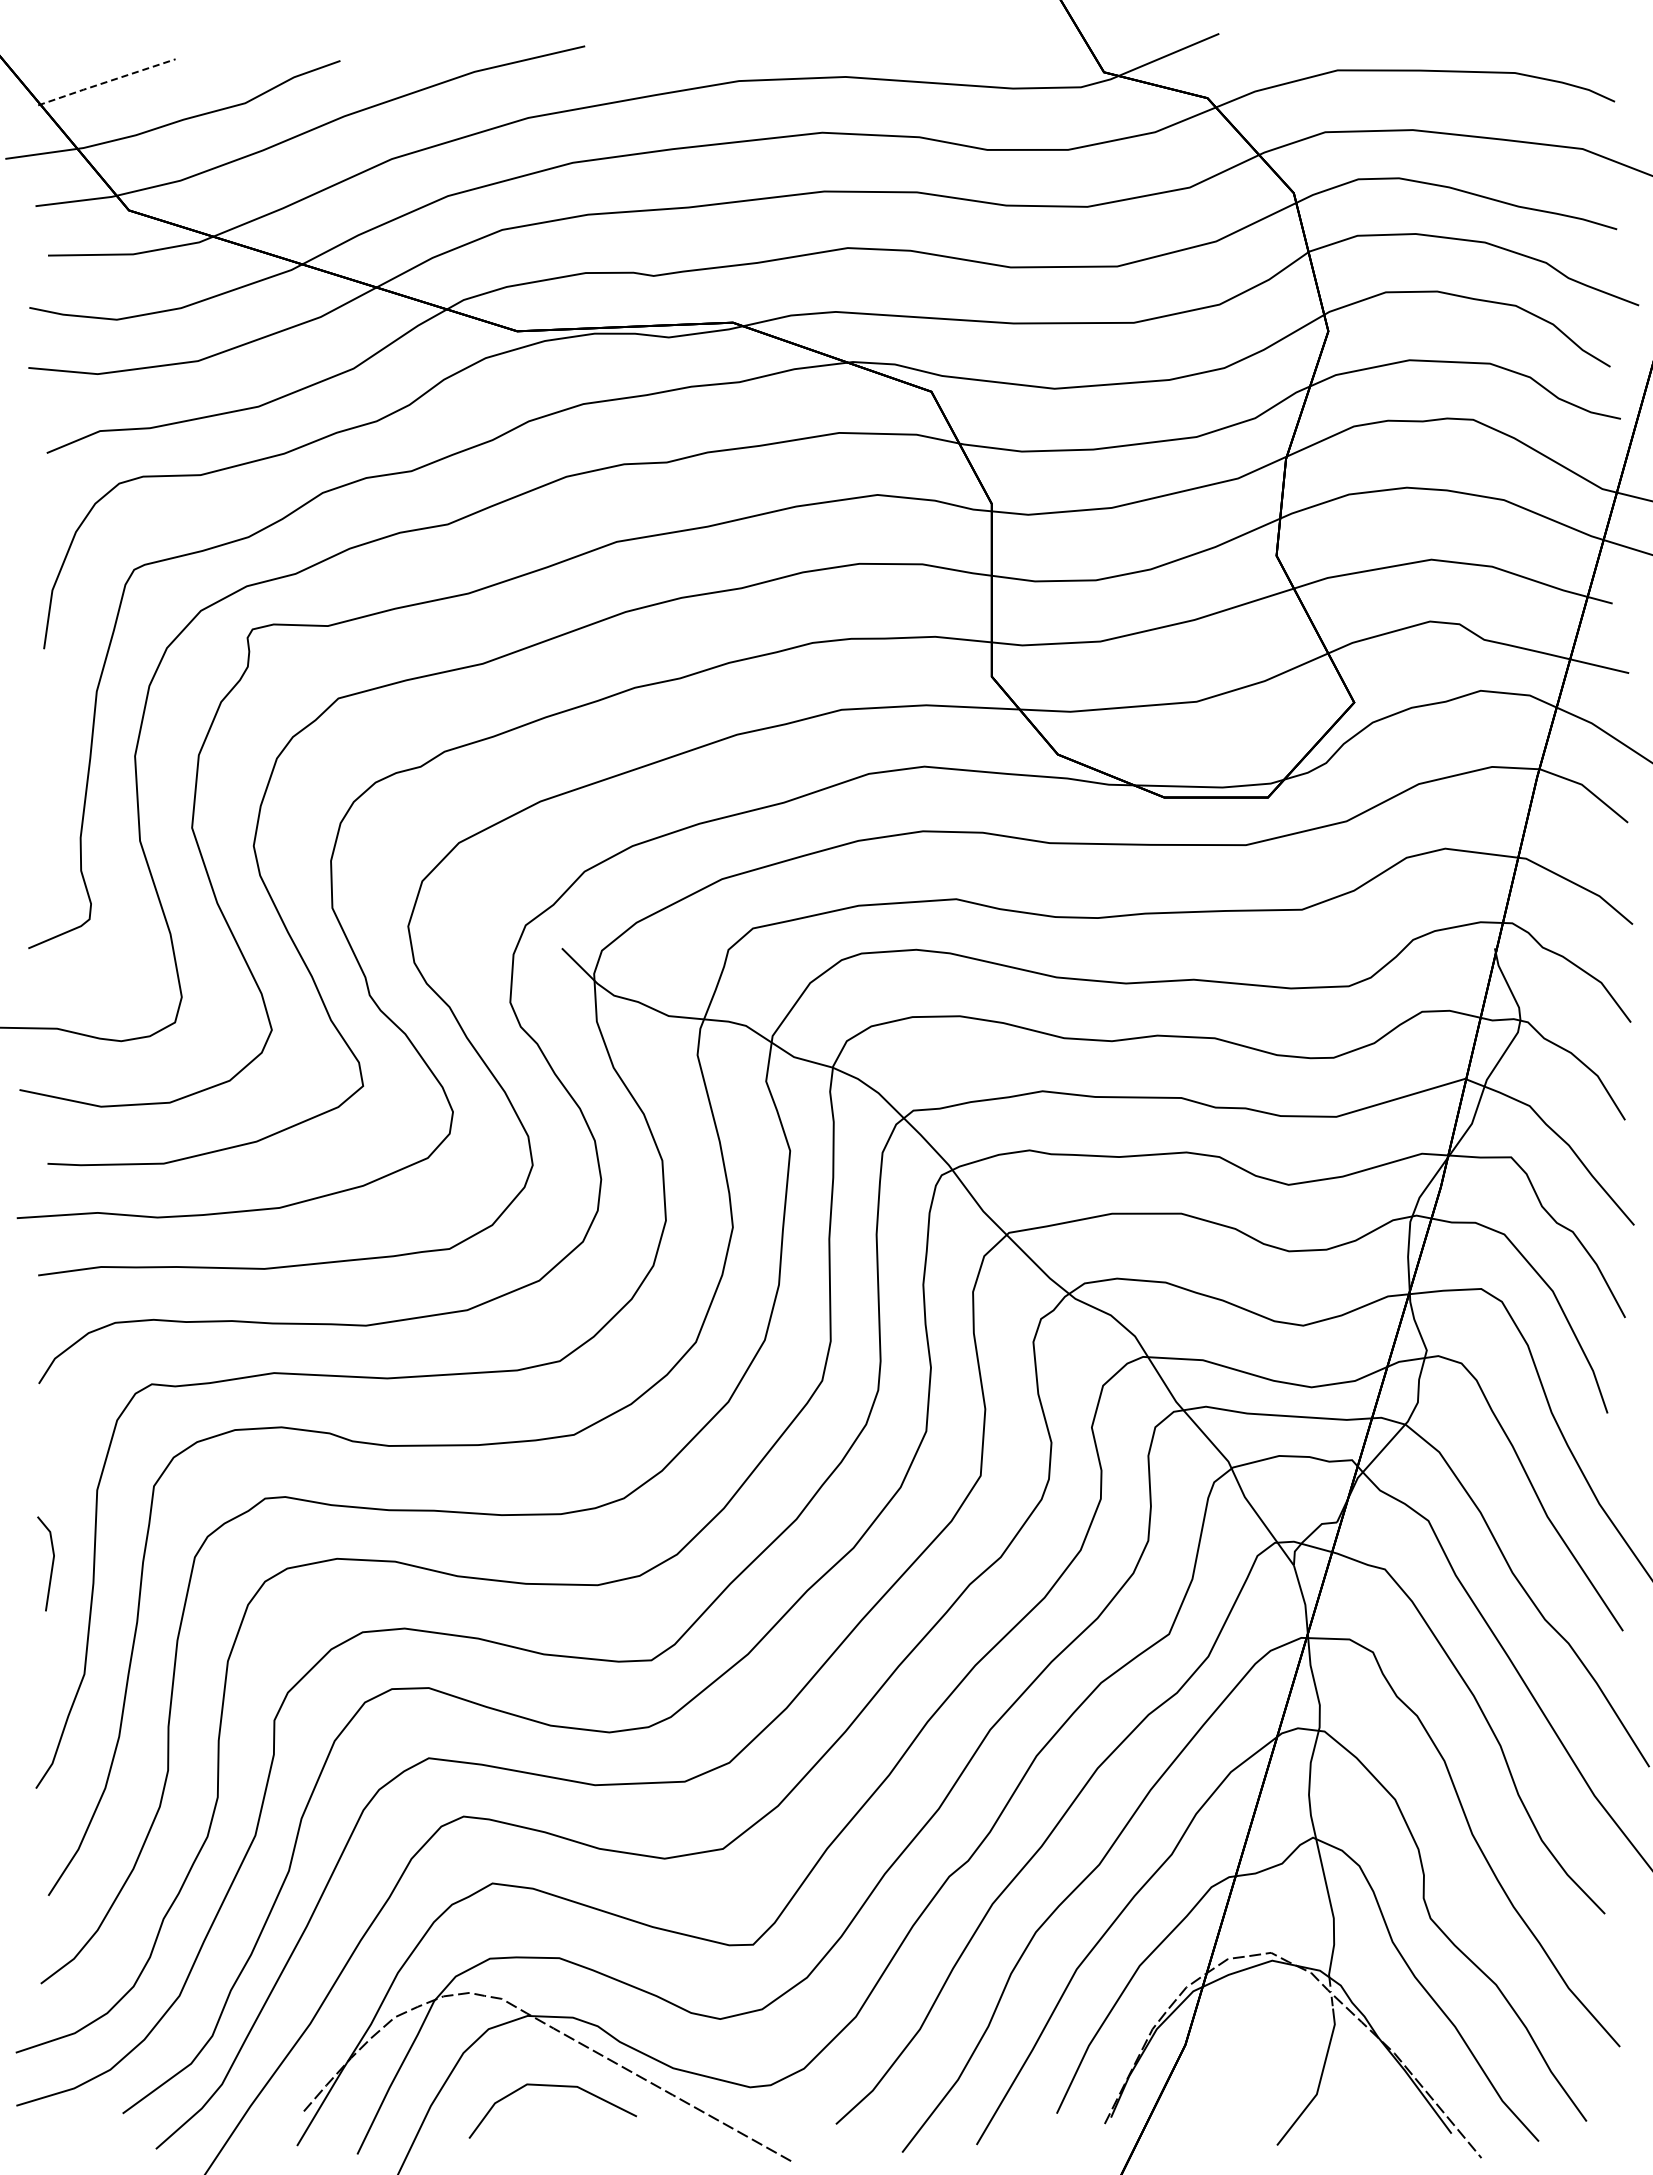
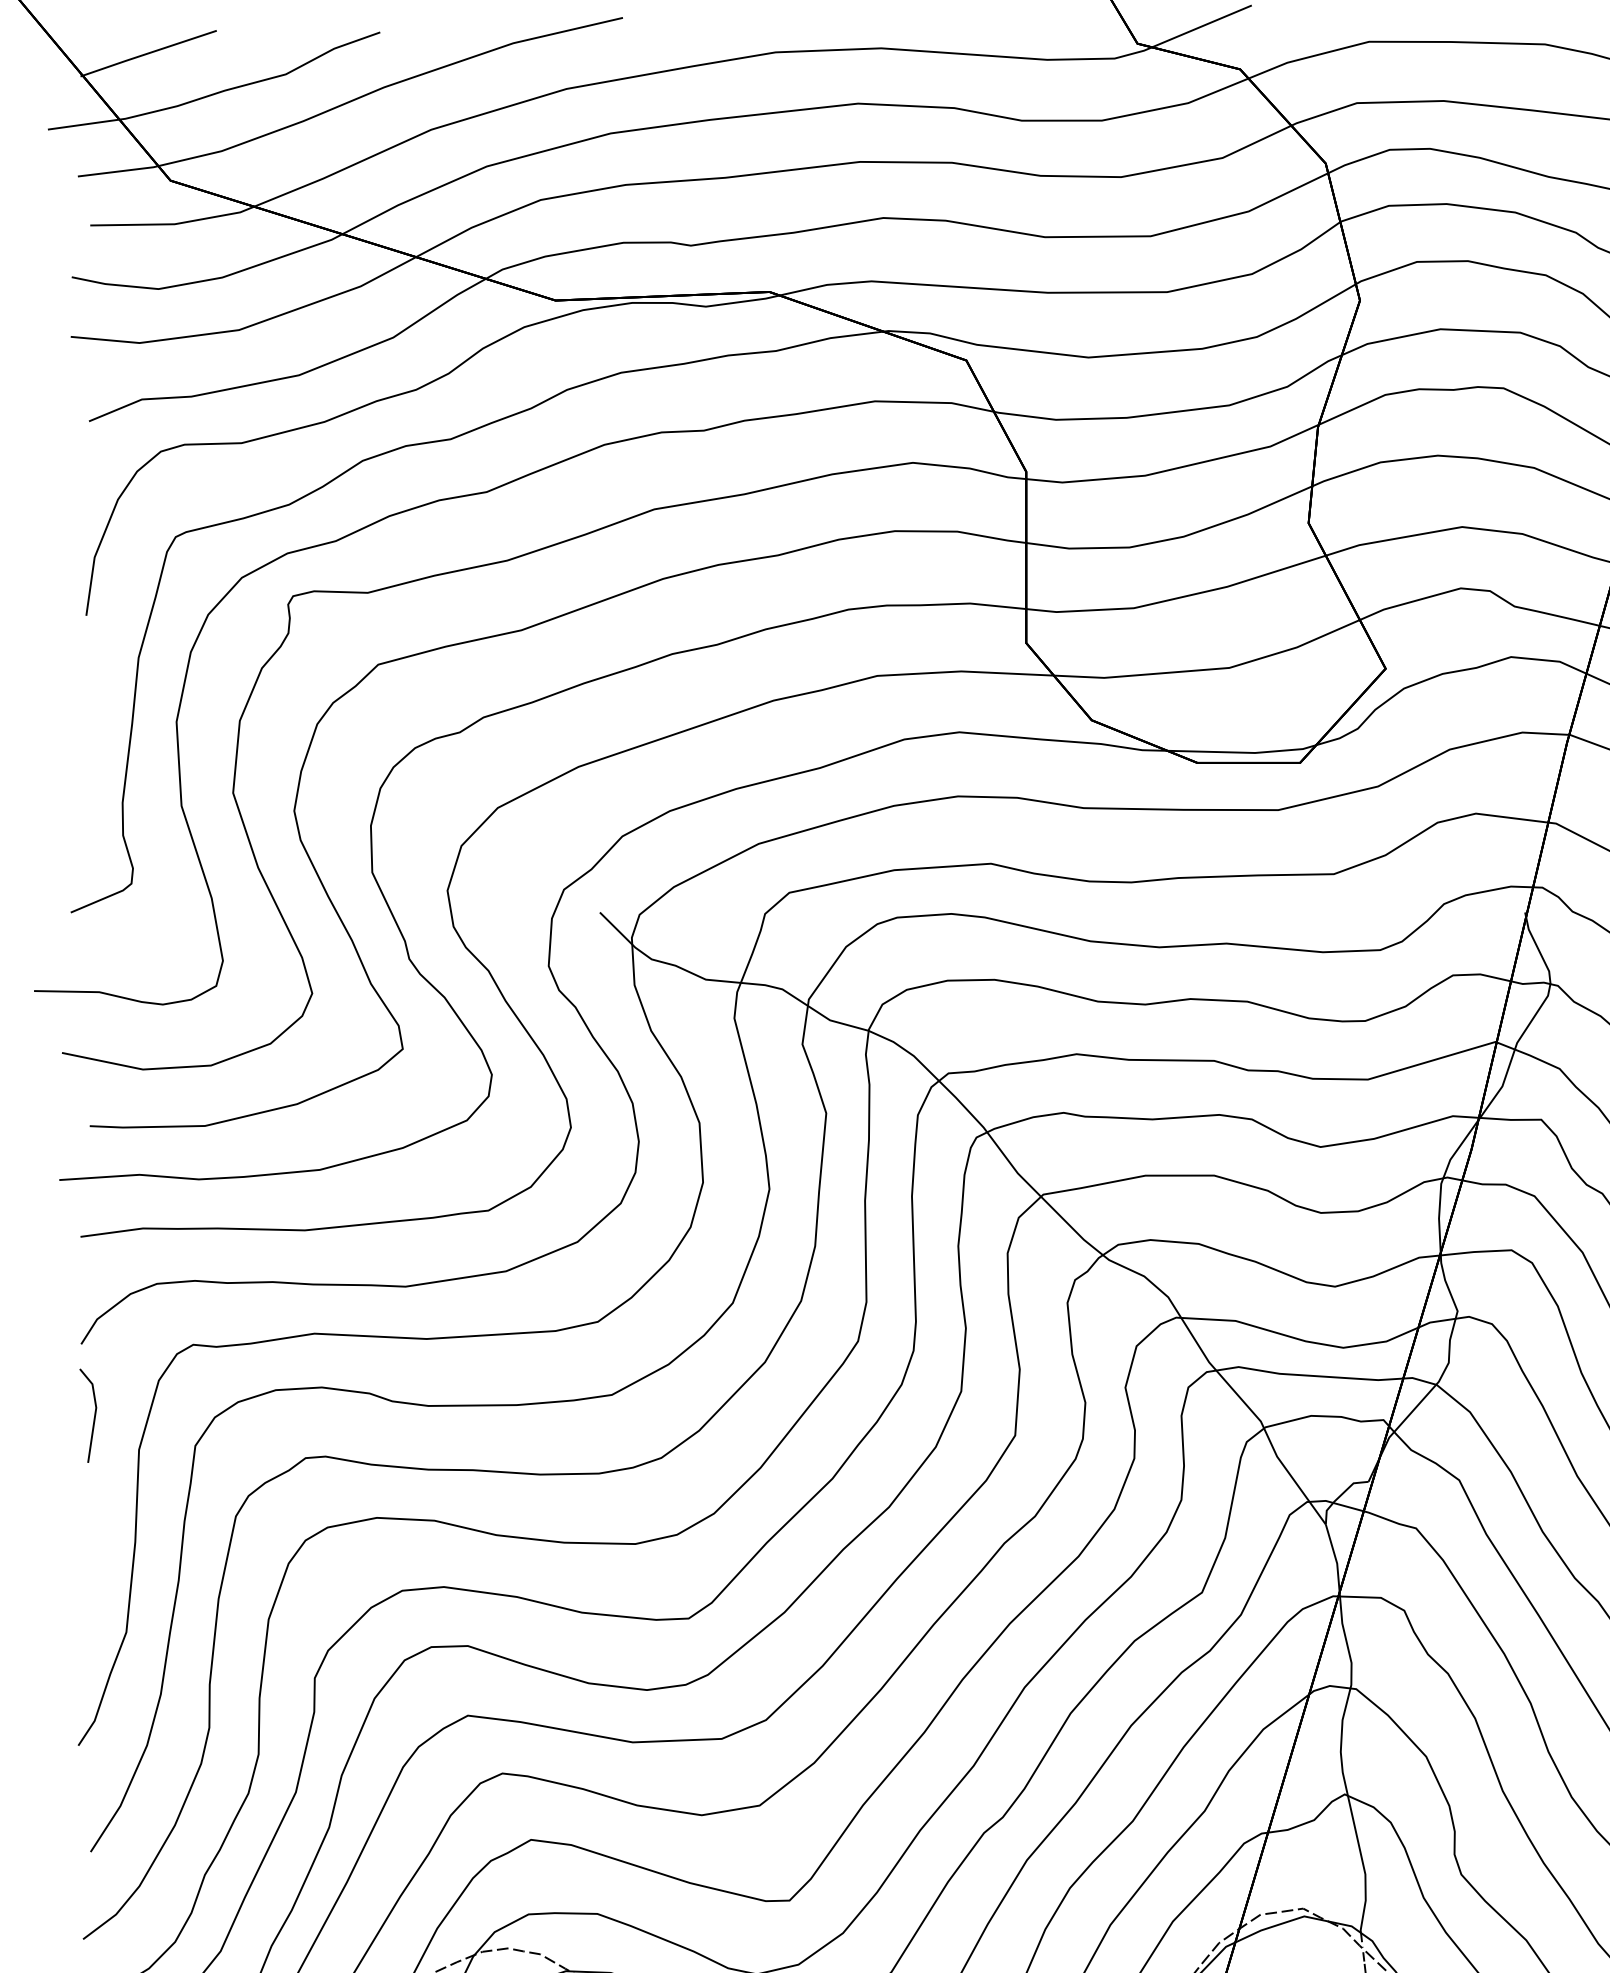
line: (106, 82) -> (148, 53), dashed -> solid
line: (51, 1564) -> (93, 1416), moved

